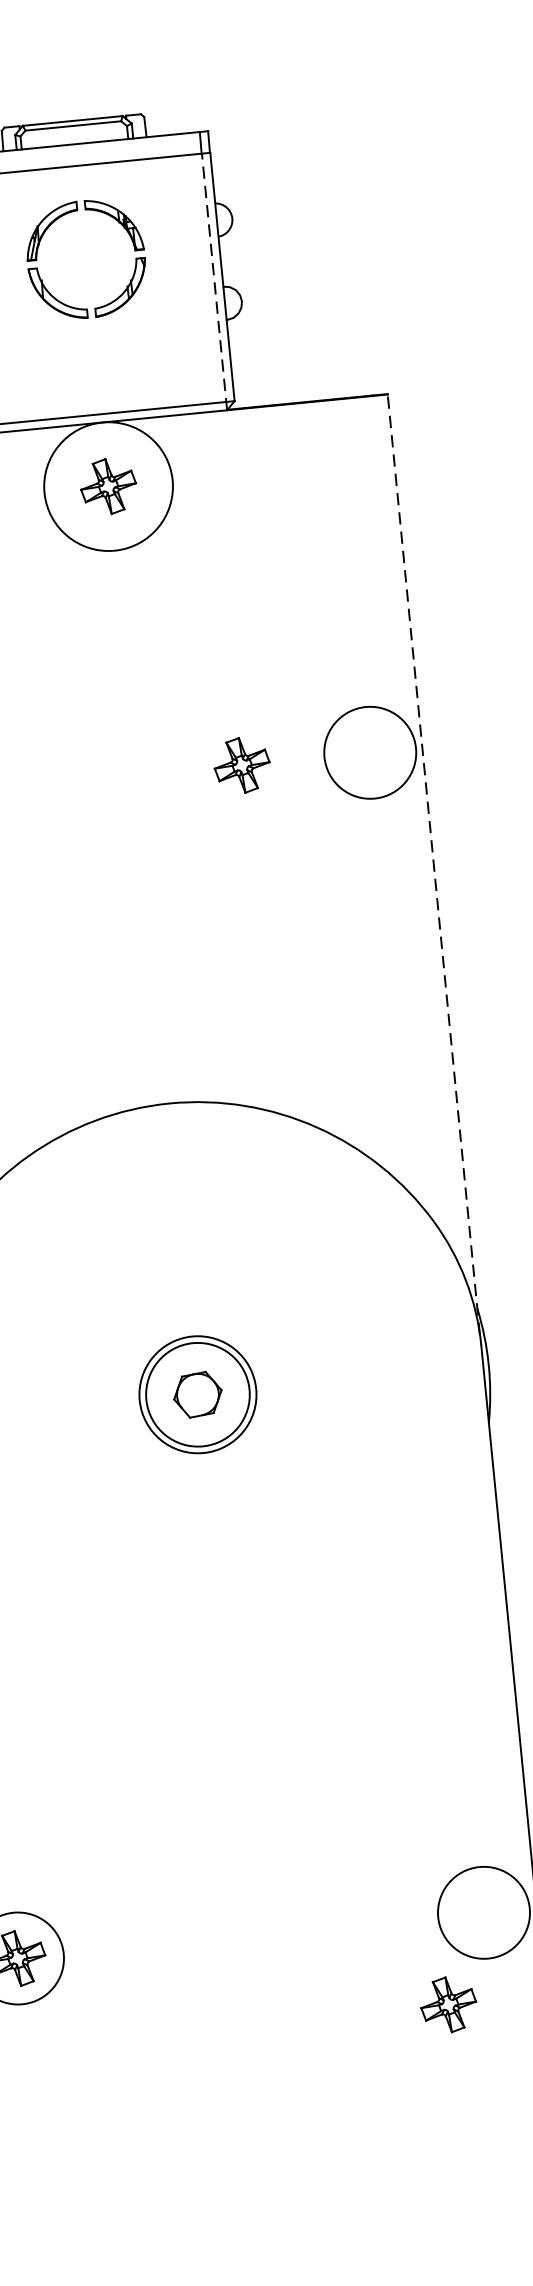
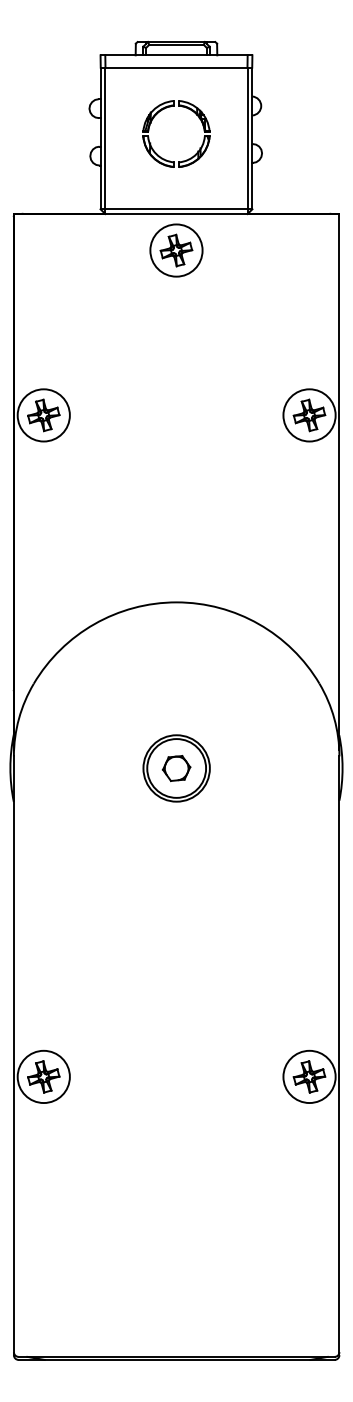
part: (97, 213) -> (185, 108), moved
line: (214, 281) -> (247, 140), dashed -> solid
circle: (108, 486) -> (176, 250), size x0.71
part: (242, 765) -> (309, 415), moved
line: (434, 863) -> (339, 481), dashed -> solid
part: (448, 2004) -> (309, 1076), moved

